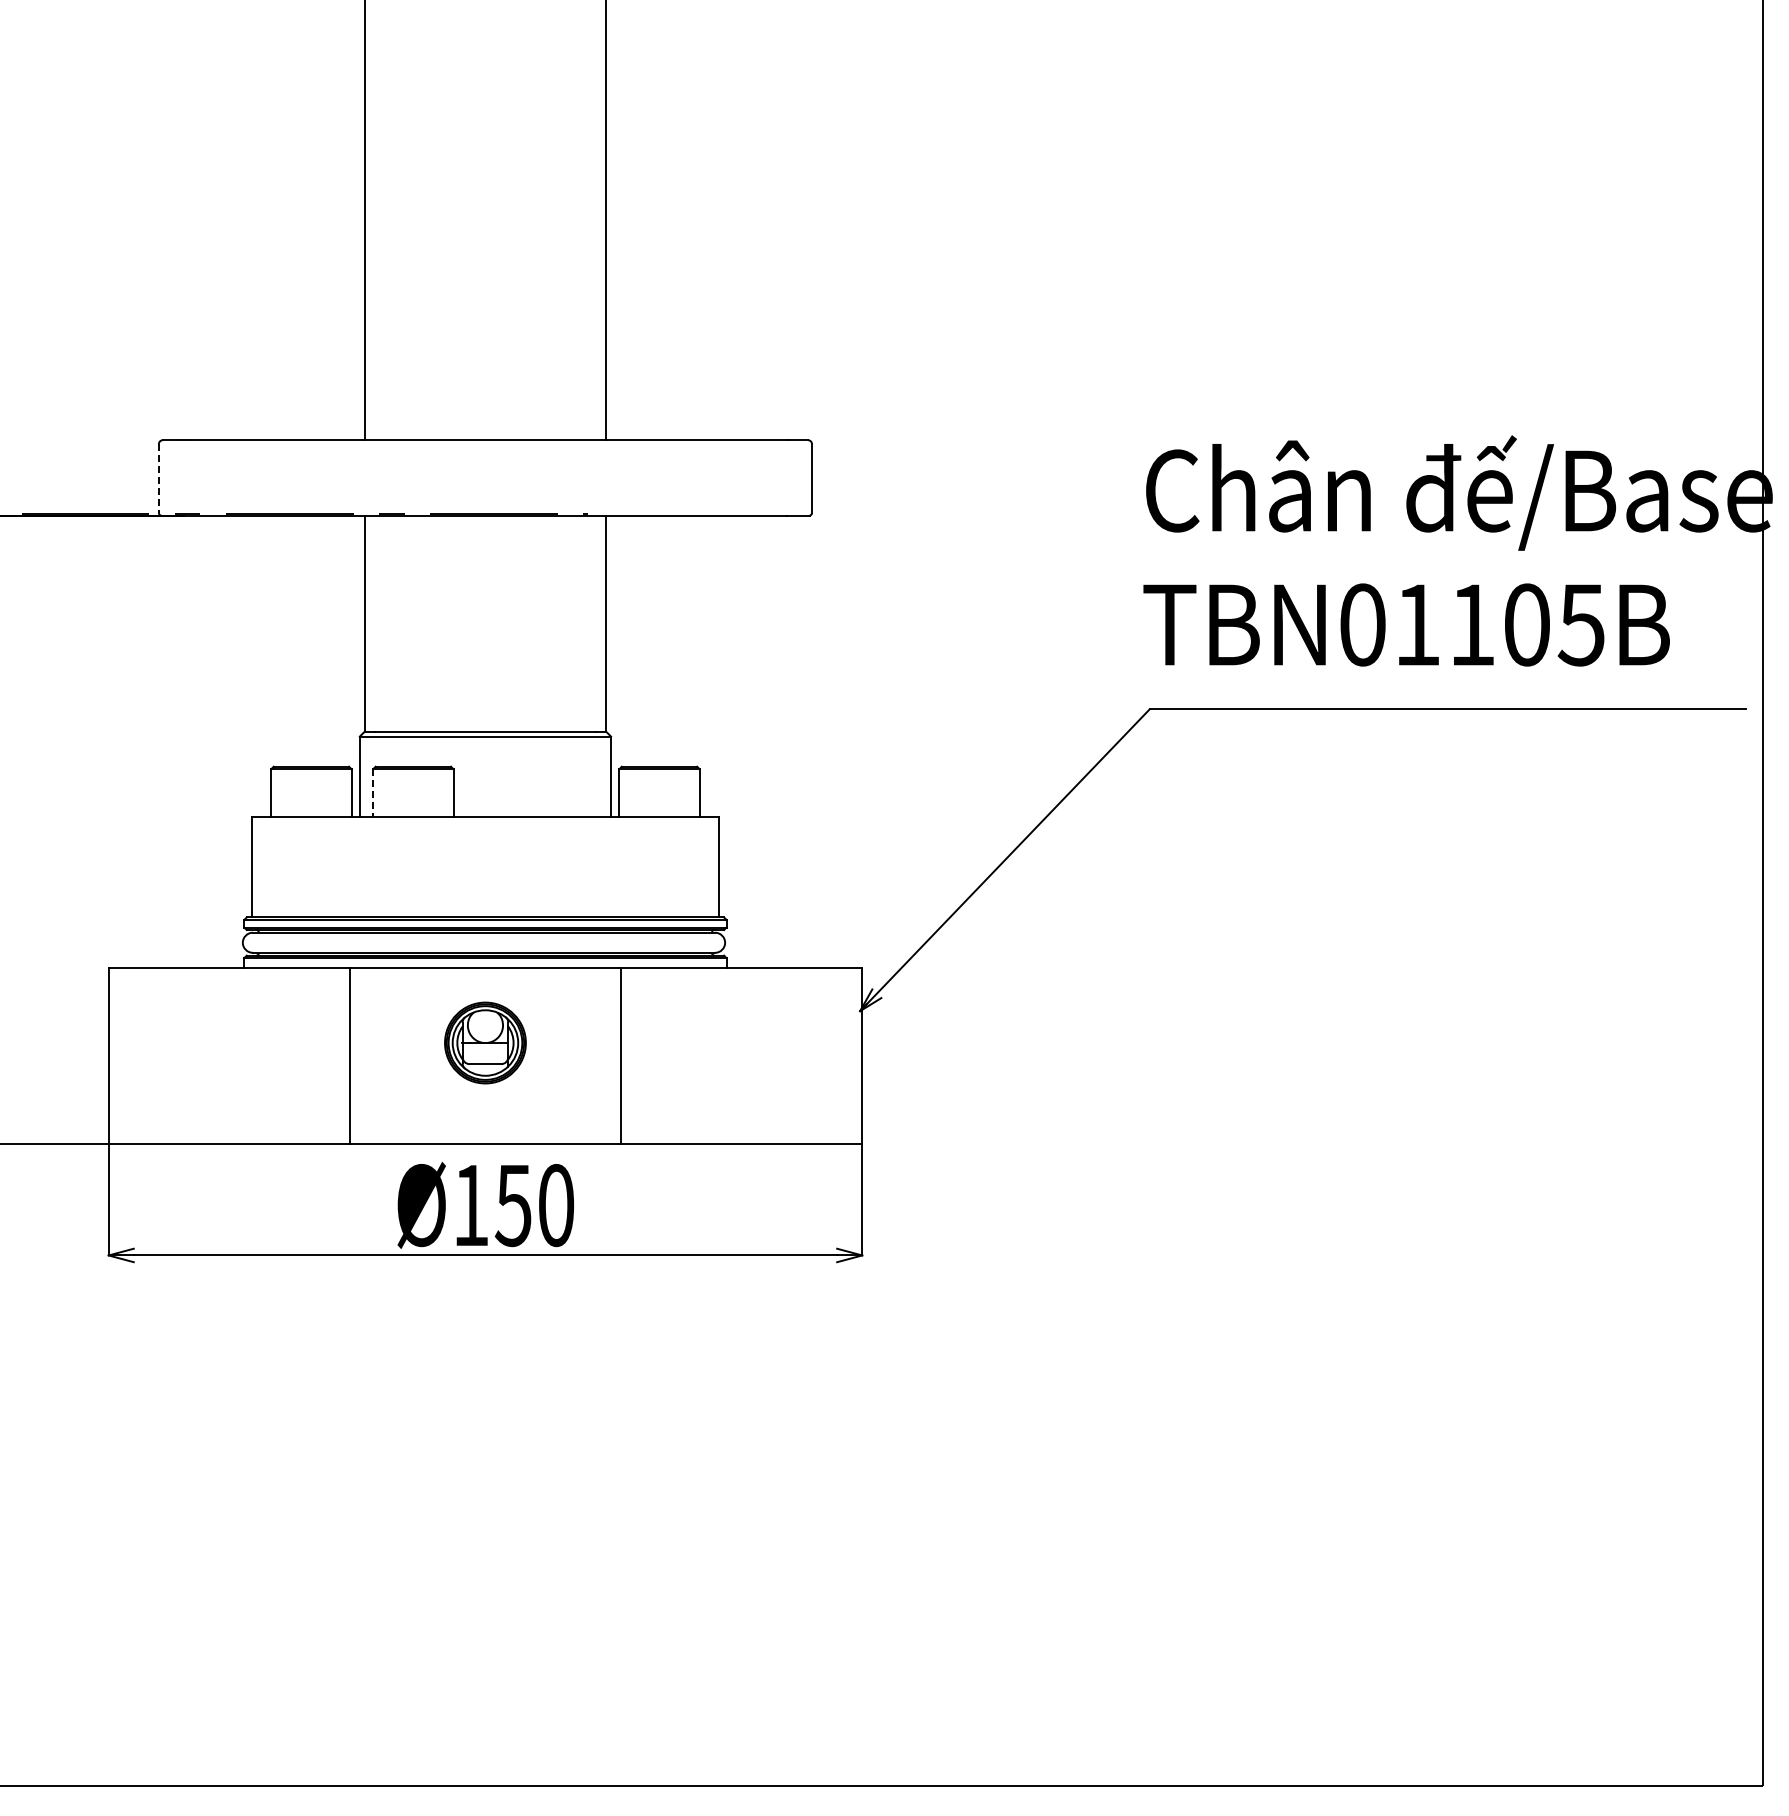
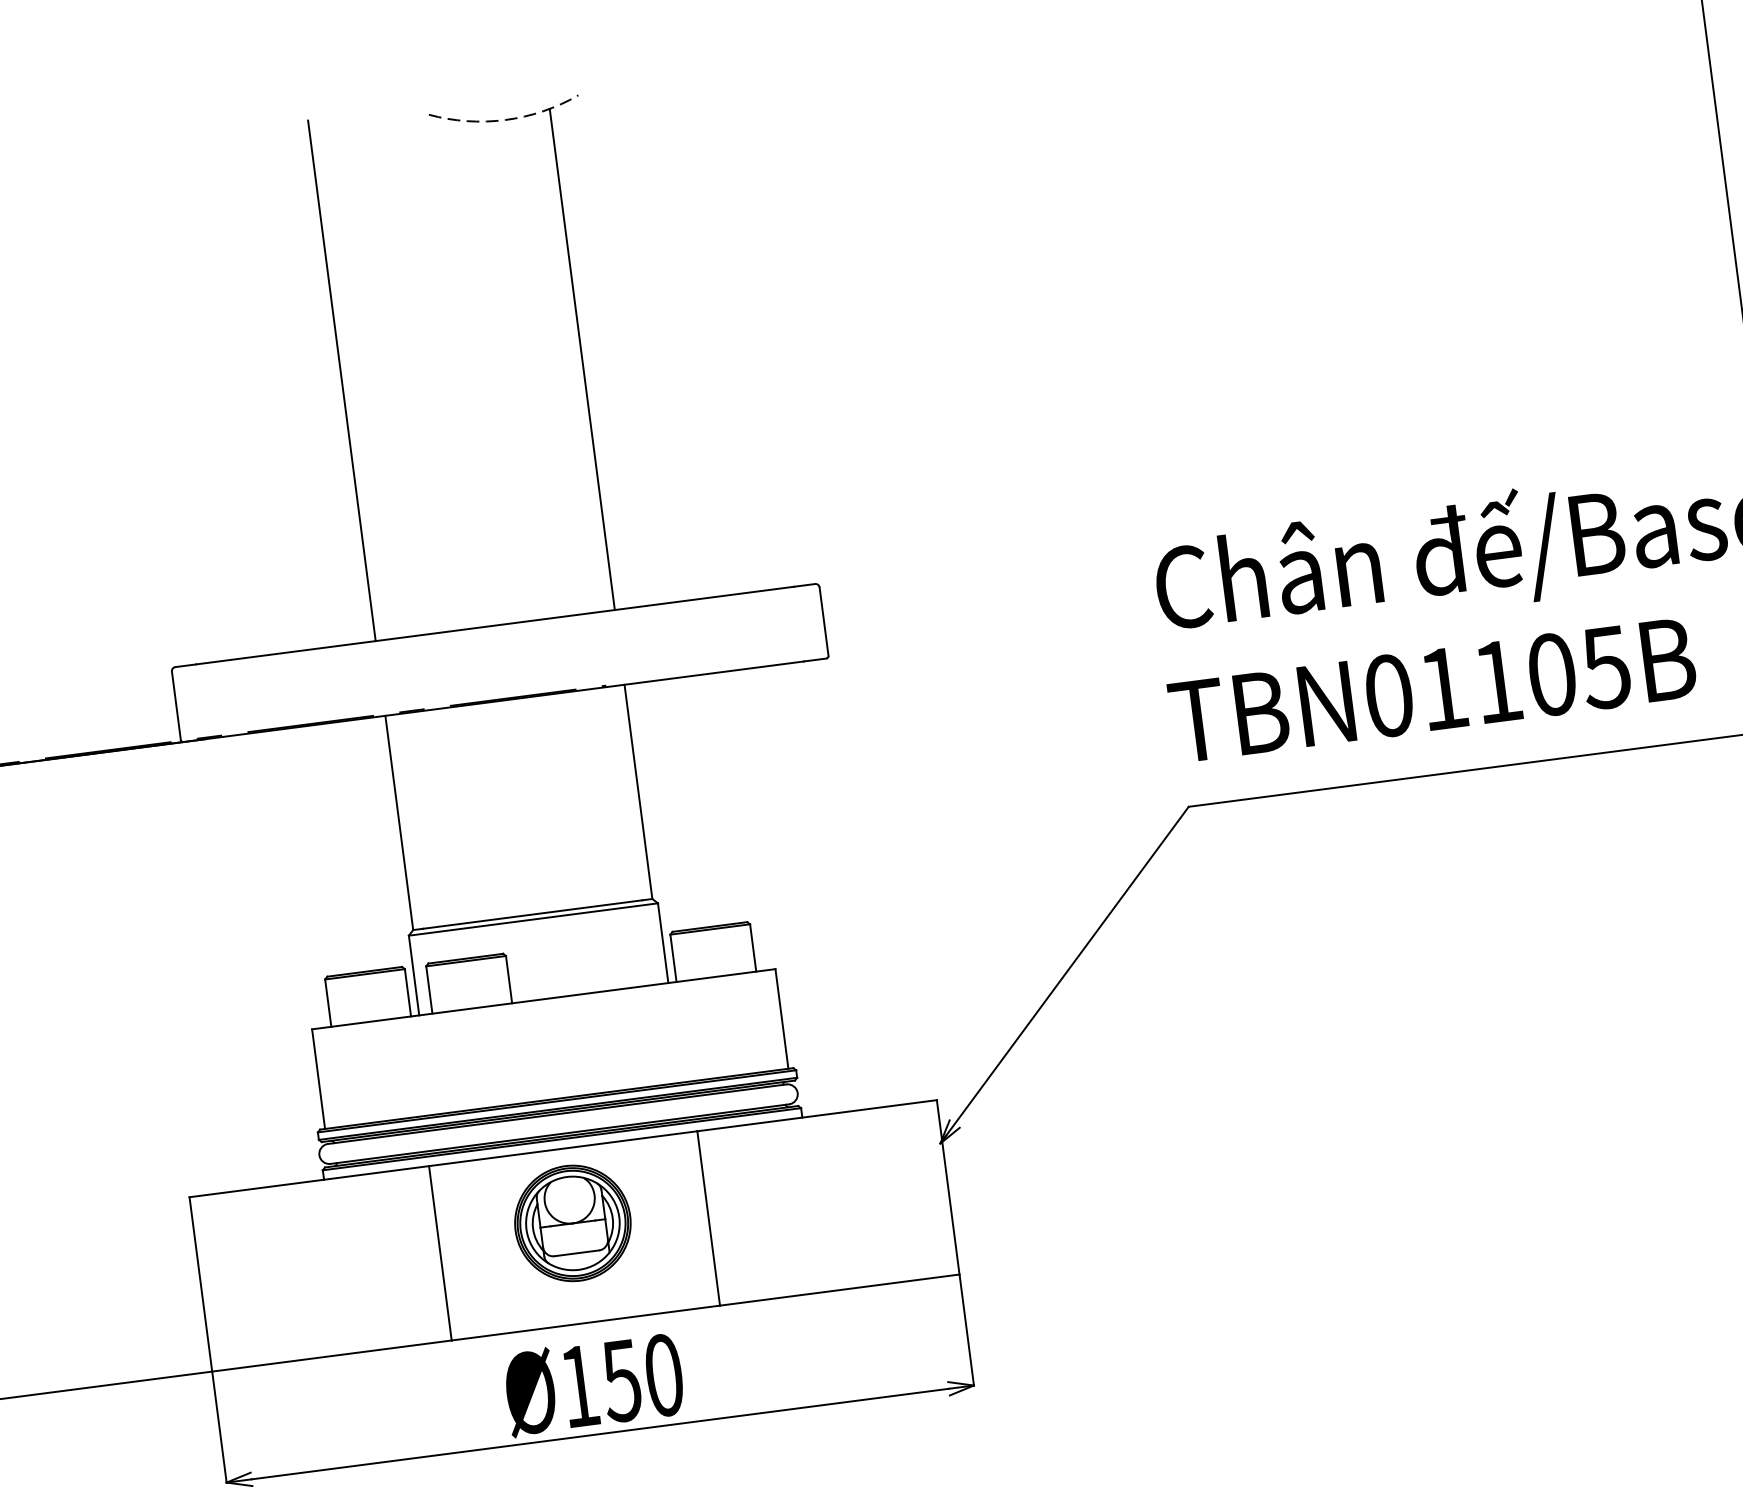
line: (158, 479) -> (176, 706), dashed -> solid
line: (373, 793) -> (429, 990), dashed -> solid
part: (485, 1042) -> (572, 1222), size x1.43

